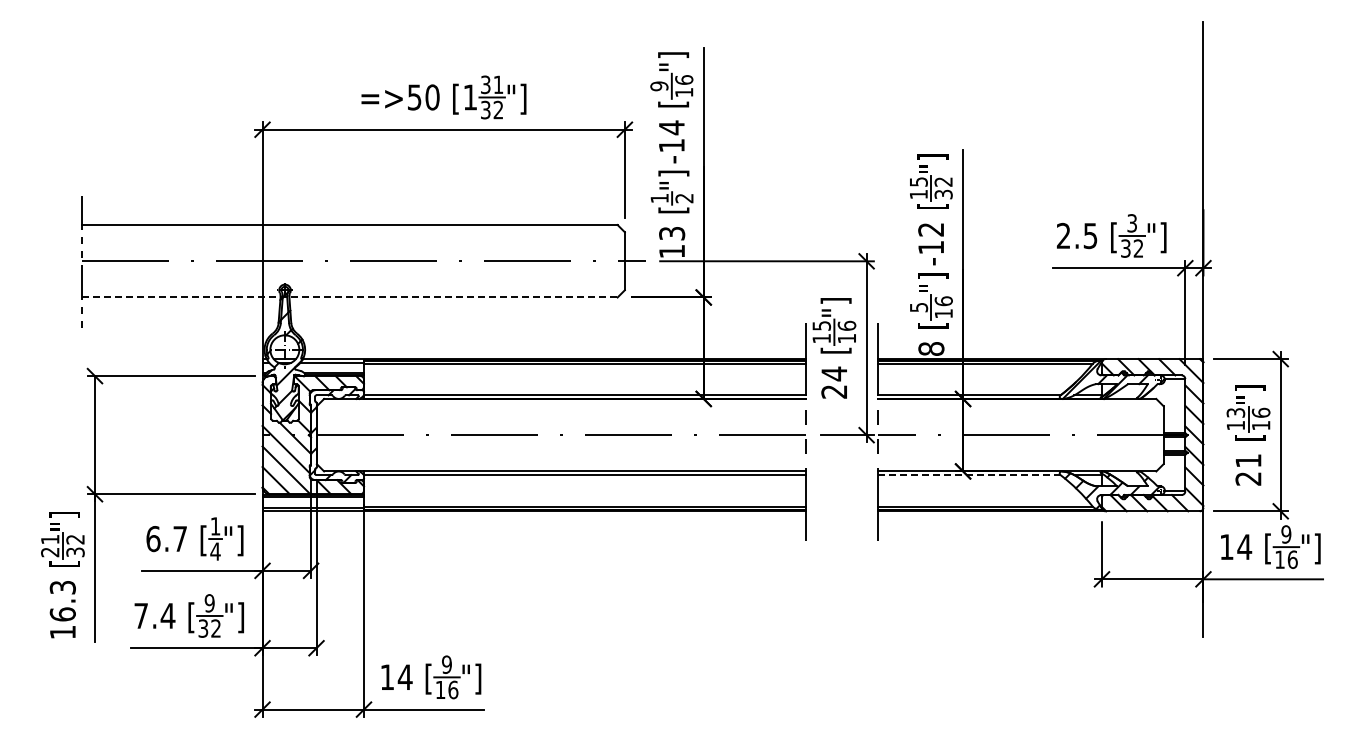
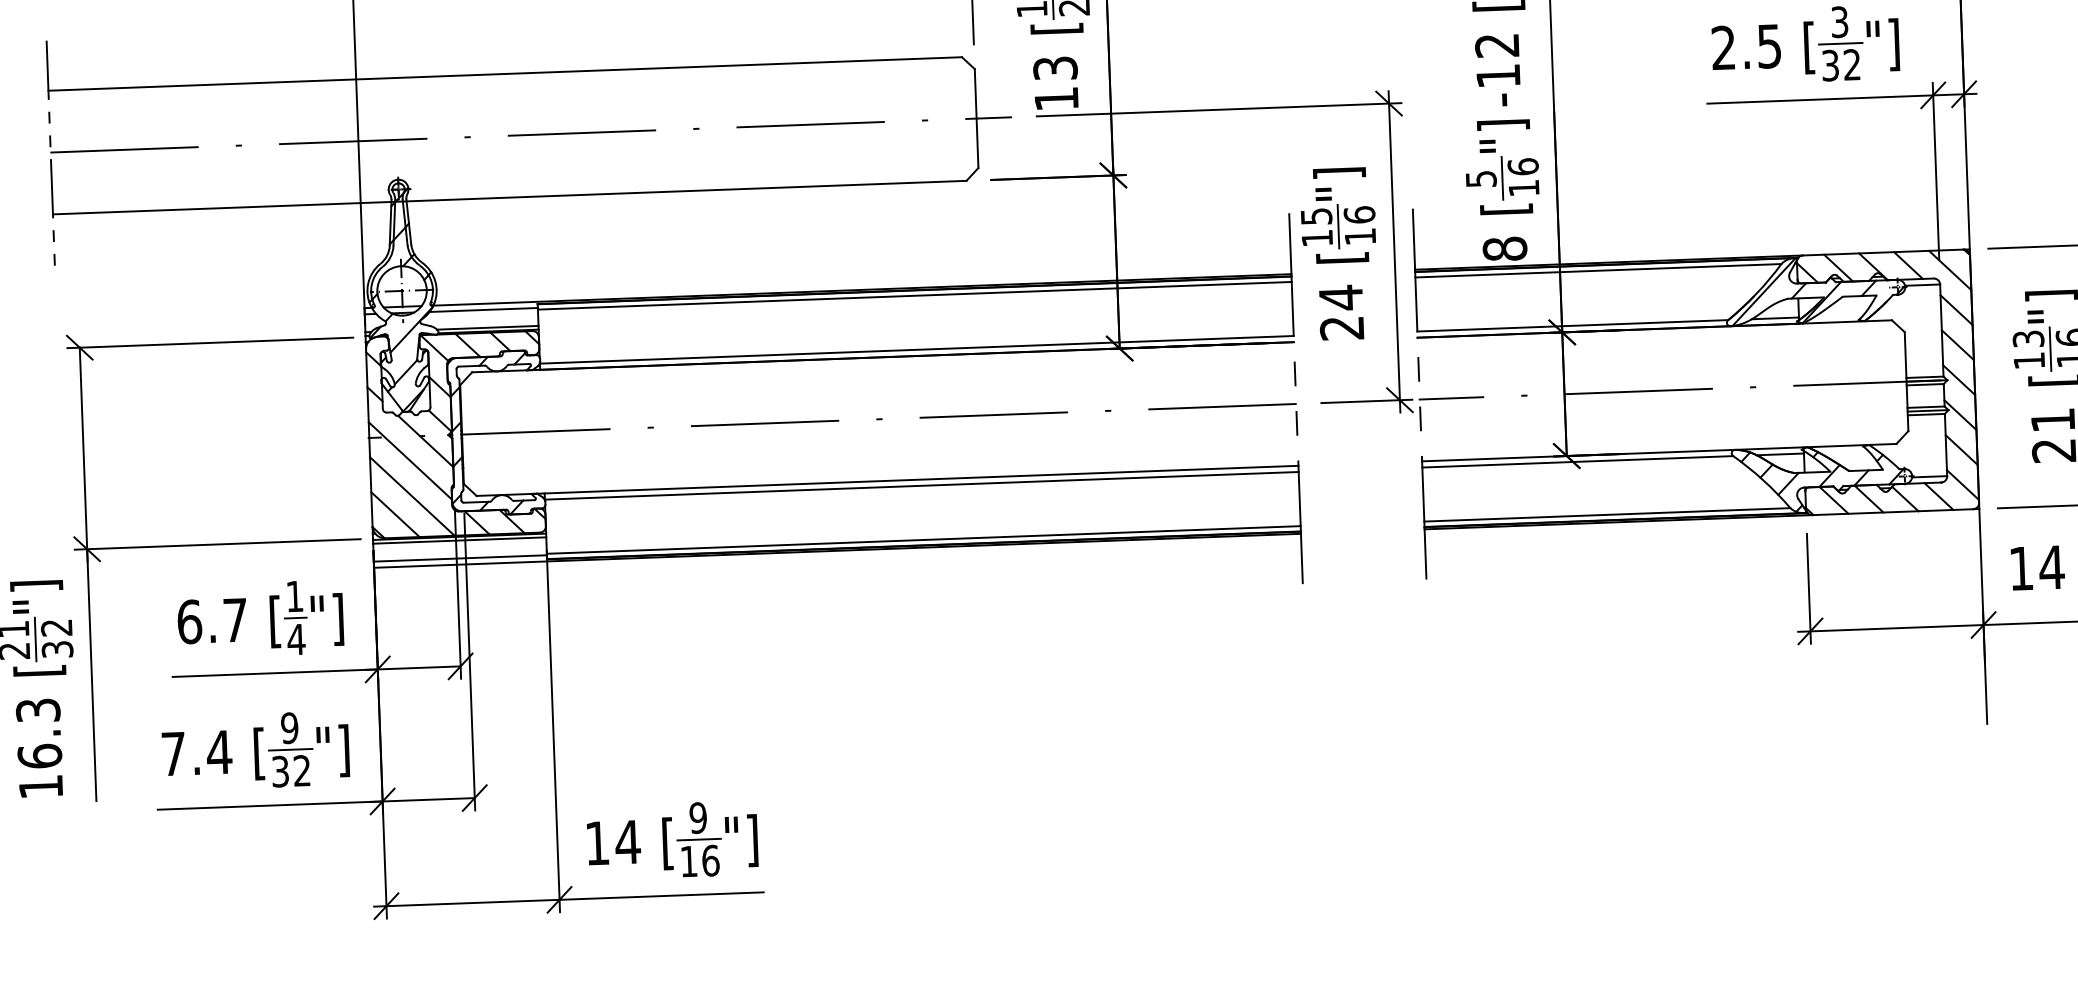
line: (349, 297) -> (509, 197), dashed -> solid
line: (969, 475) -> (1577, 462), dashed -> solid

